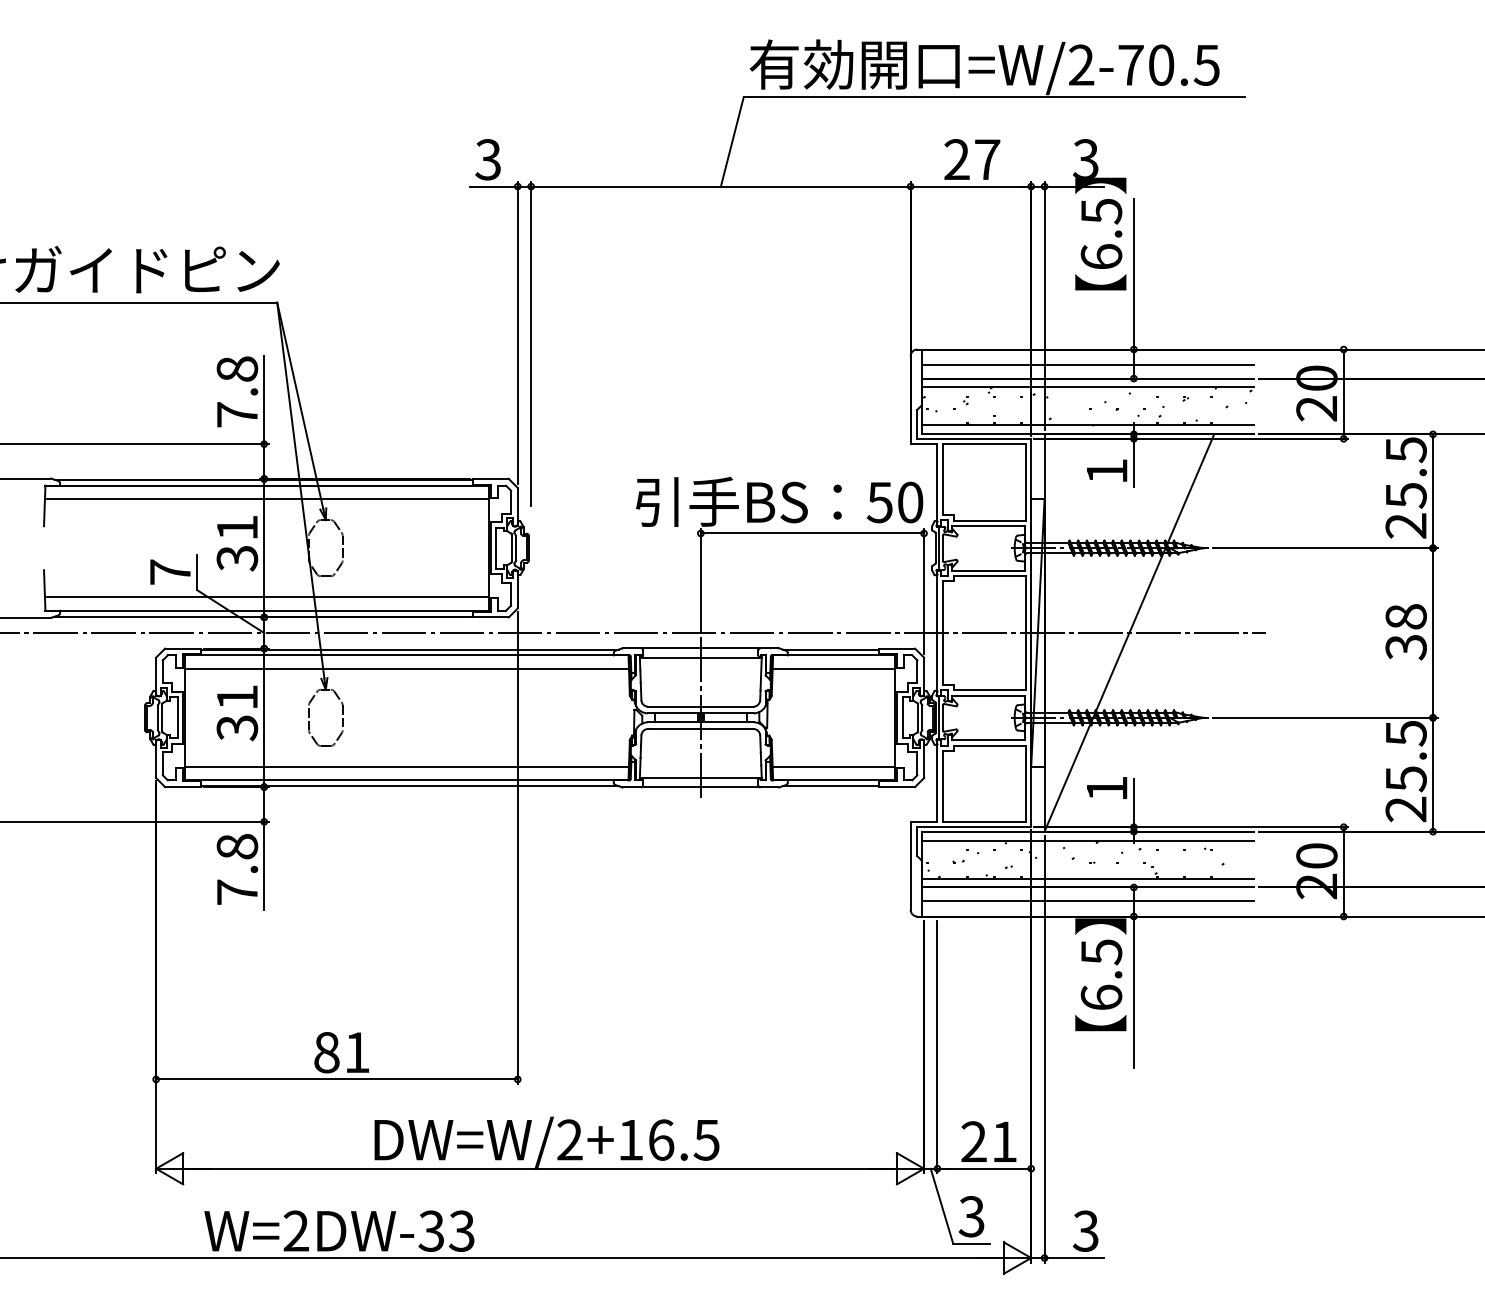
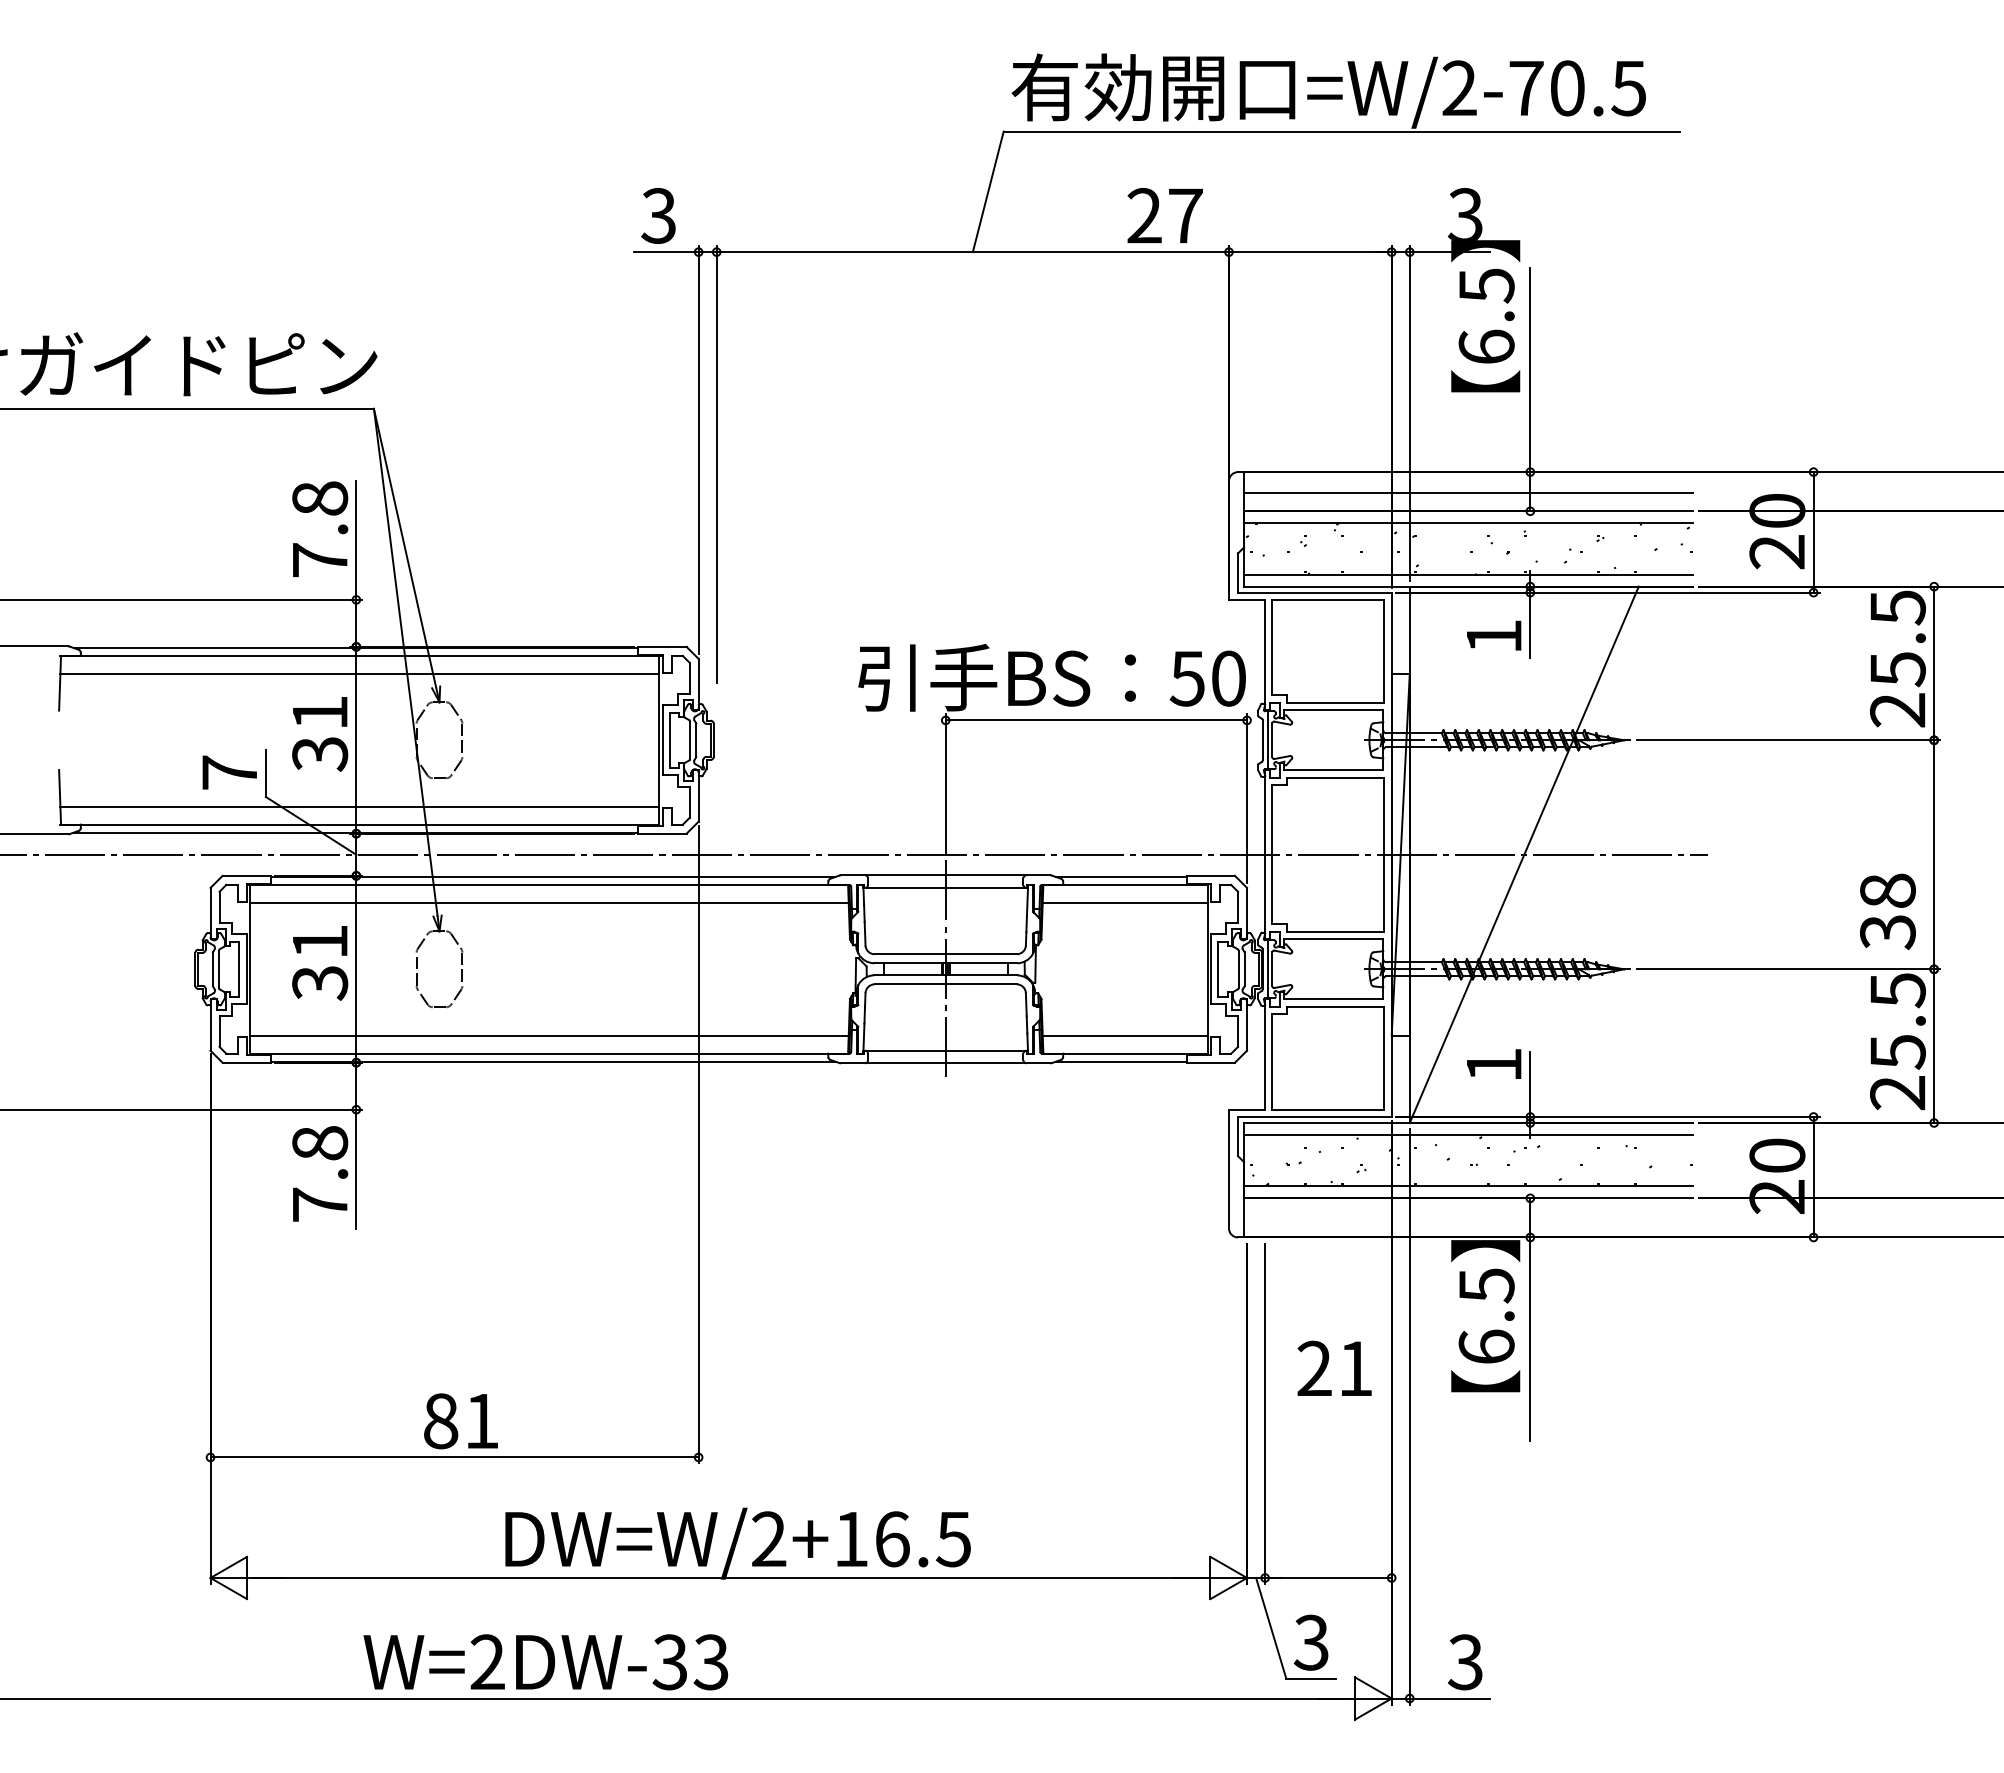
text: (971, 159) -> (1164, 215), moved
text: (1405, 632) -> (1887, 911), moved
line: (1088, 900) -> (1468, 1216), removed
text: (988, 1140) -> (1334, 1367), moved
text: (339, 1231) -> (545, 1662), moved

